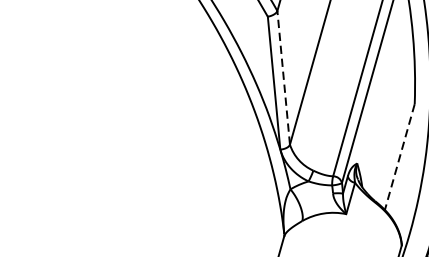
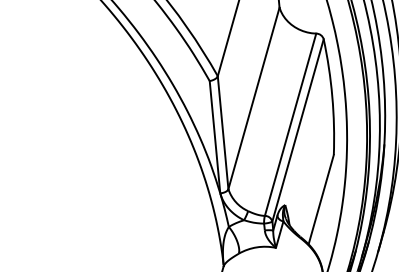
line: (284, 77) -> (223, 132), dashed -> solid
line: (400, 158) -> (321, 200), dashed -> solid

